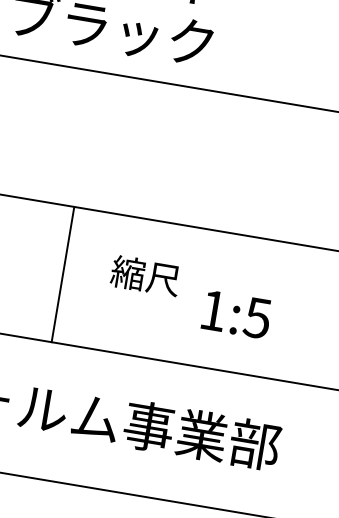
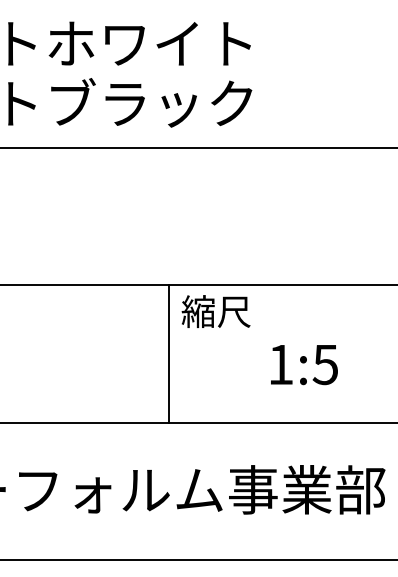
line: (63, 274) -> (169, 353), moved
text: (145, 275) -> (215, 311), moved
text: (236, 315) -> (304, 365), moved

